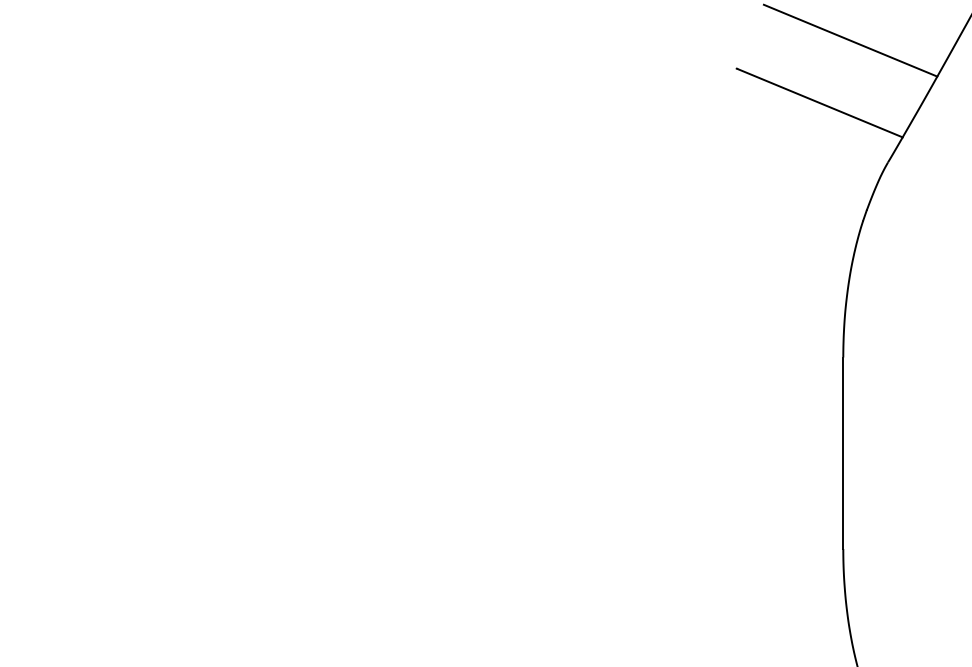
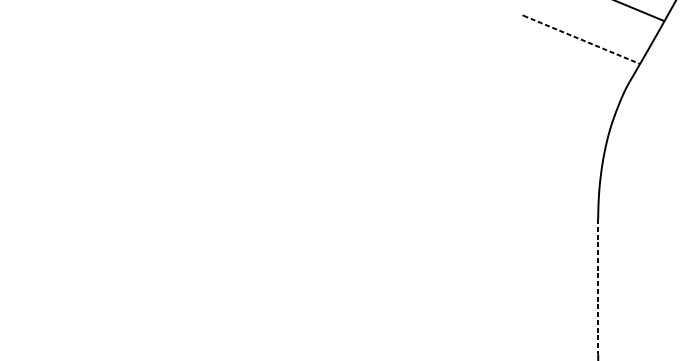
line: (820, 103) -> (582, 40), solid -> dashed
line: (843, 453) -> (598, 286), solid -> dashed

